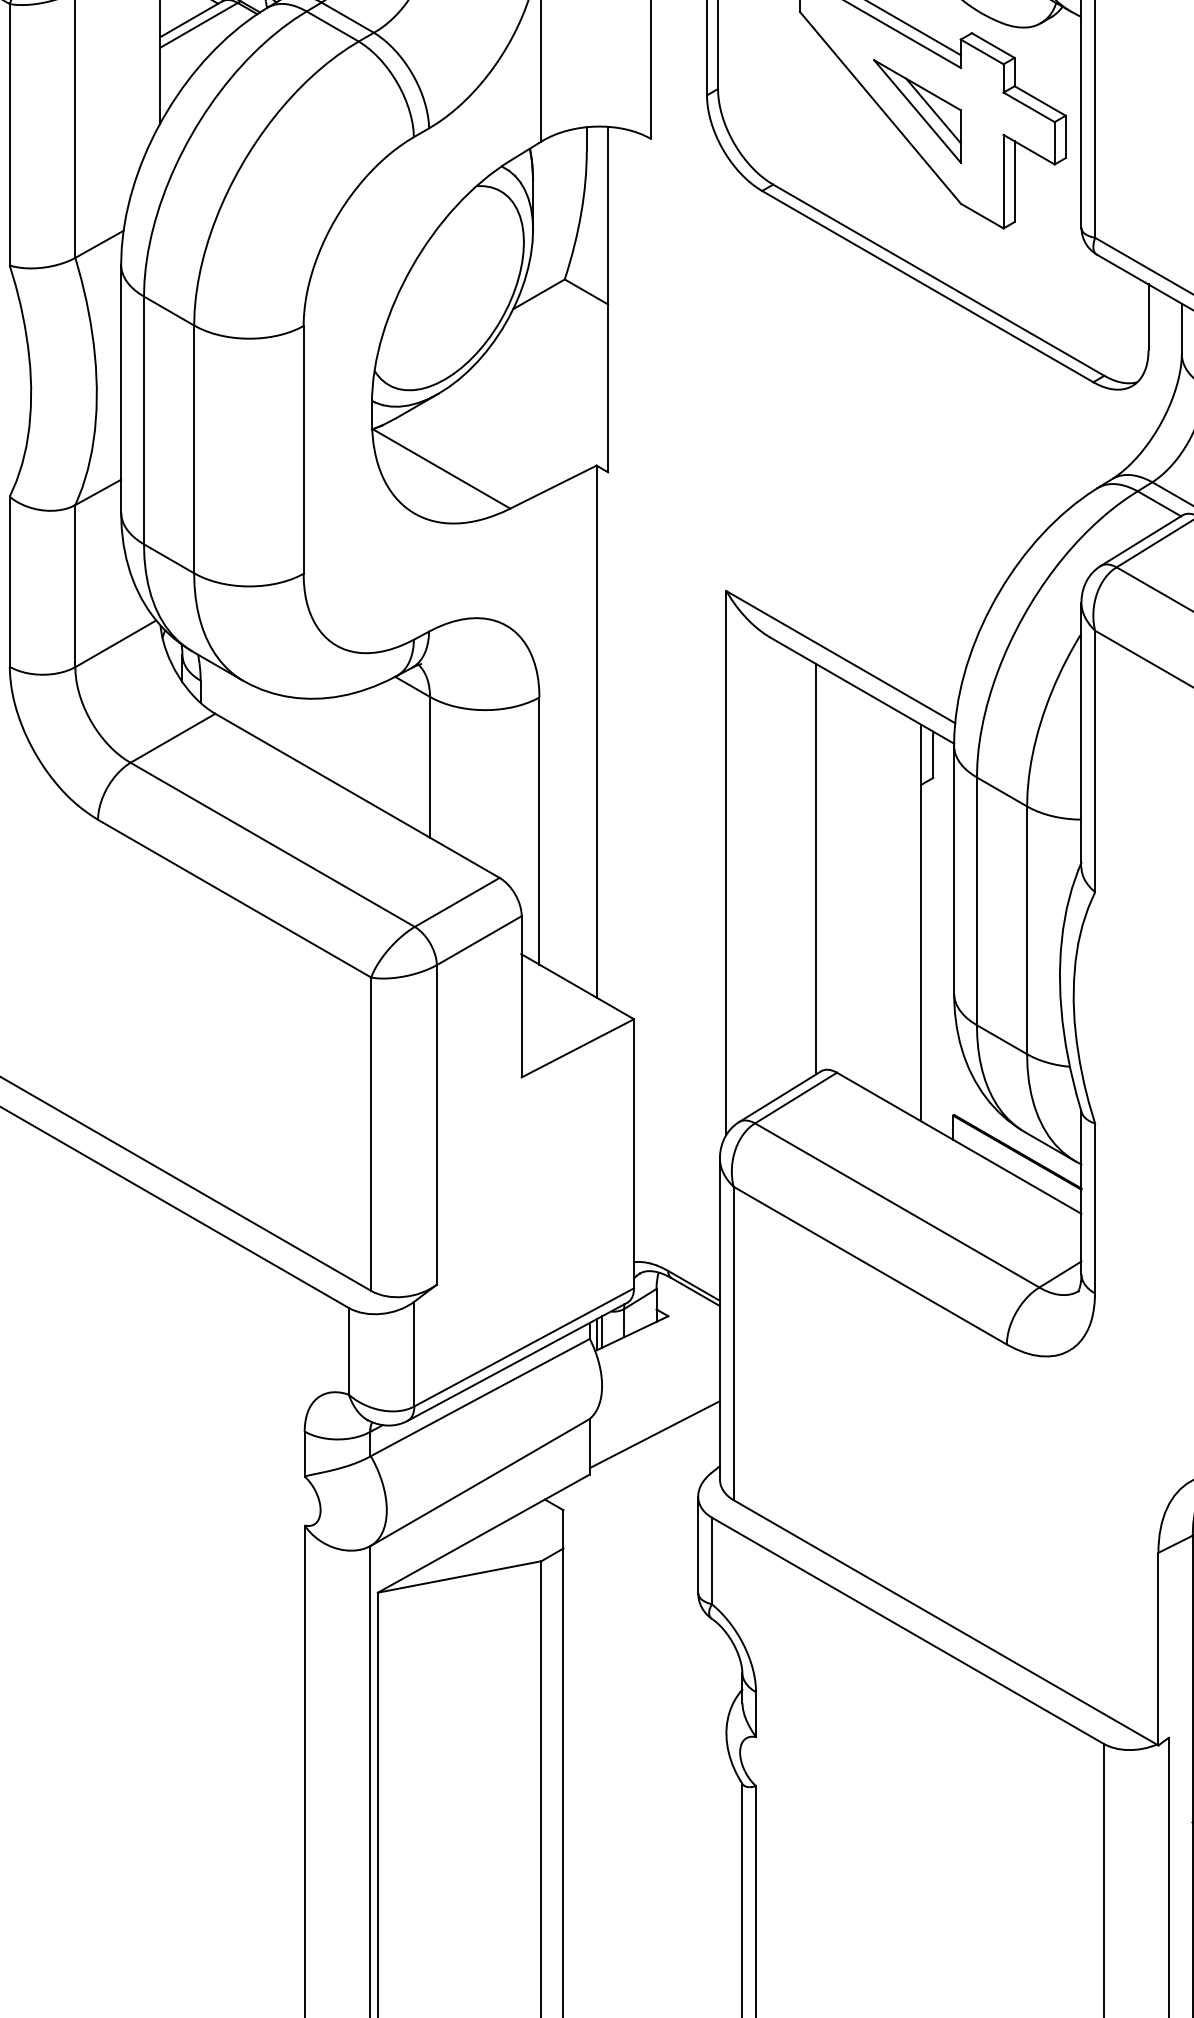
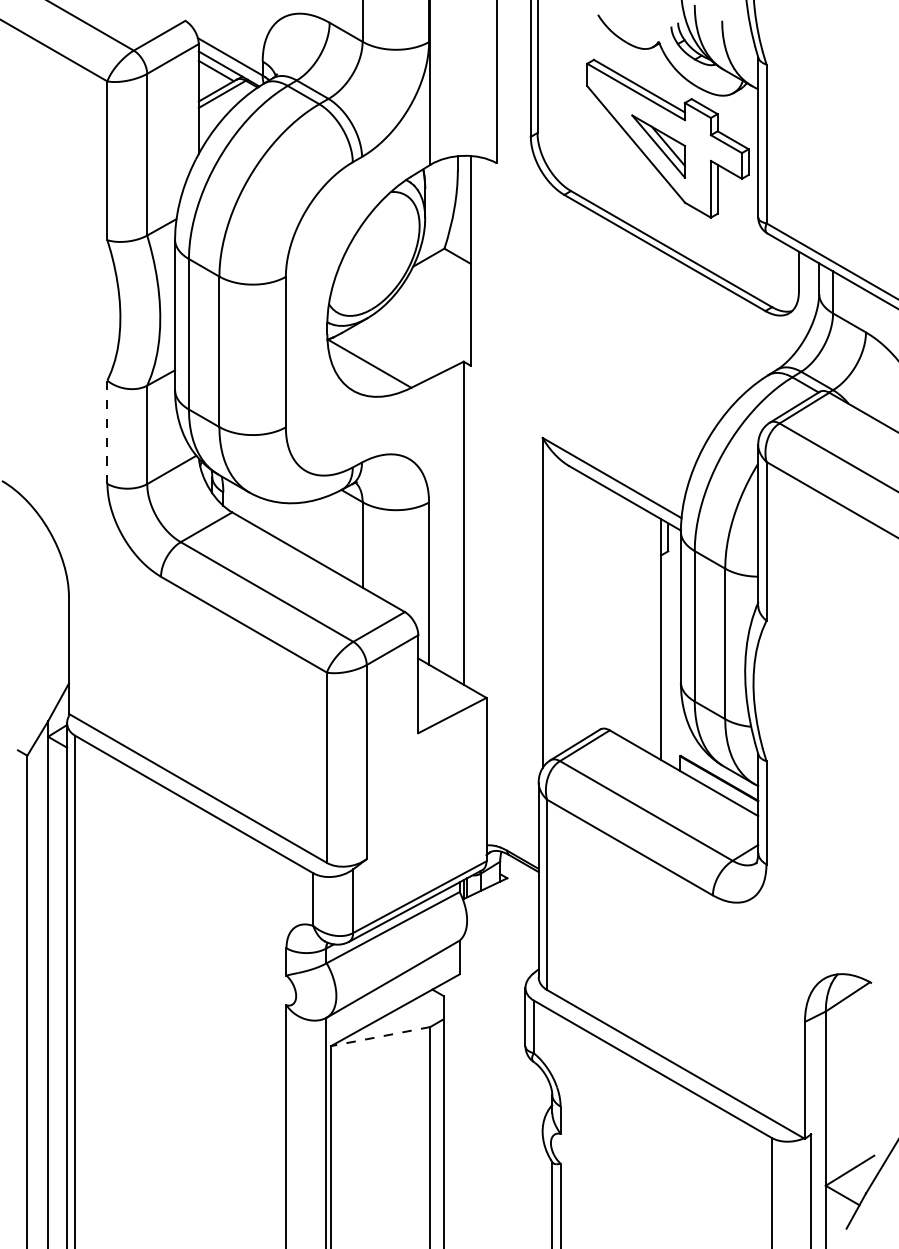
line: (9, 582) -> (107, 432), solid -> dashed
line: (816, 868) -> (597, 606), removed
line: (653, 1433) -> (498, 949), removed
line: (459, 1576) -> (380, 1036), solid -> dashed

